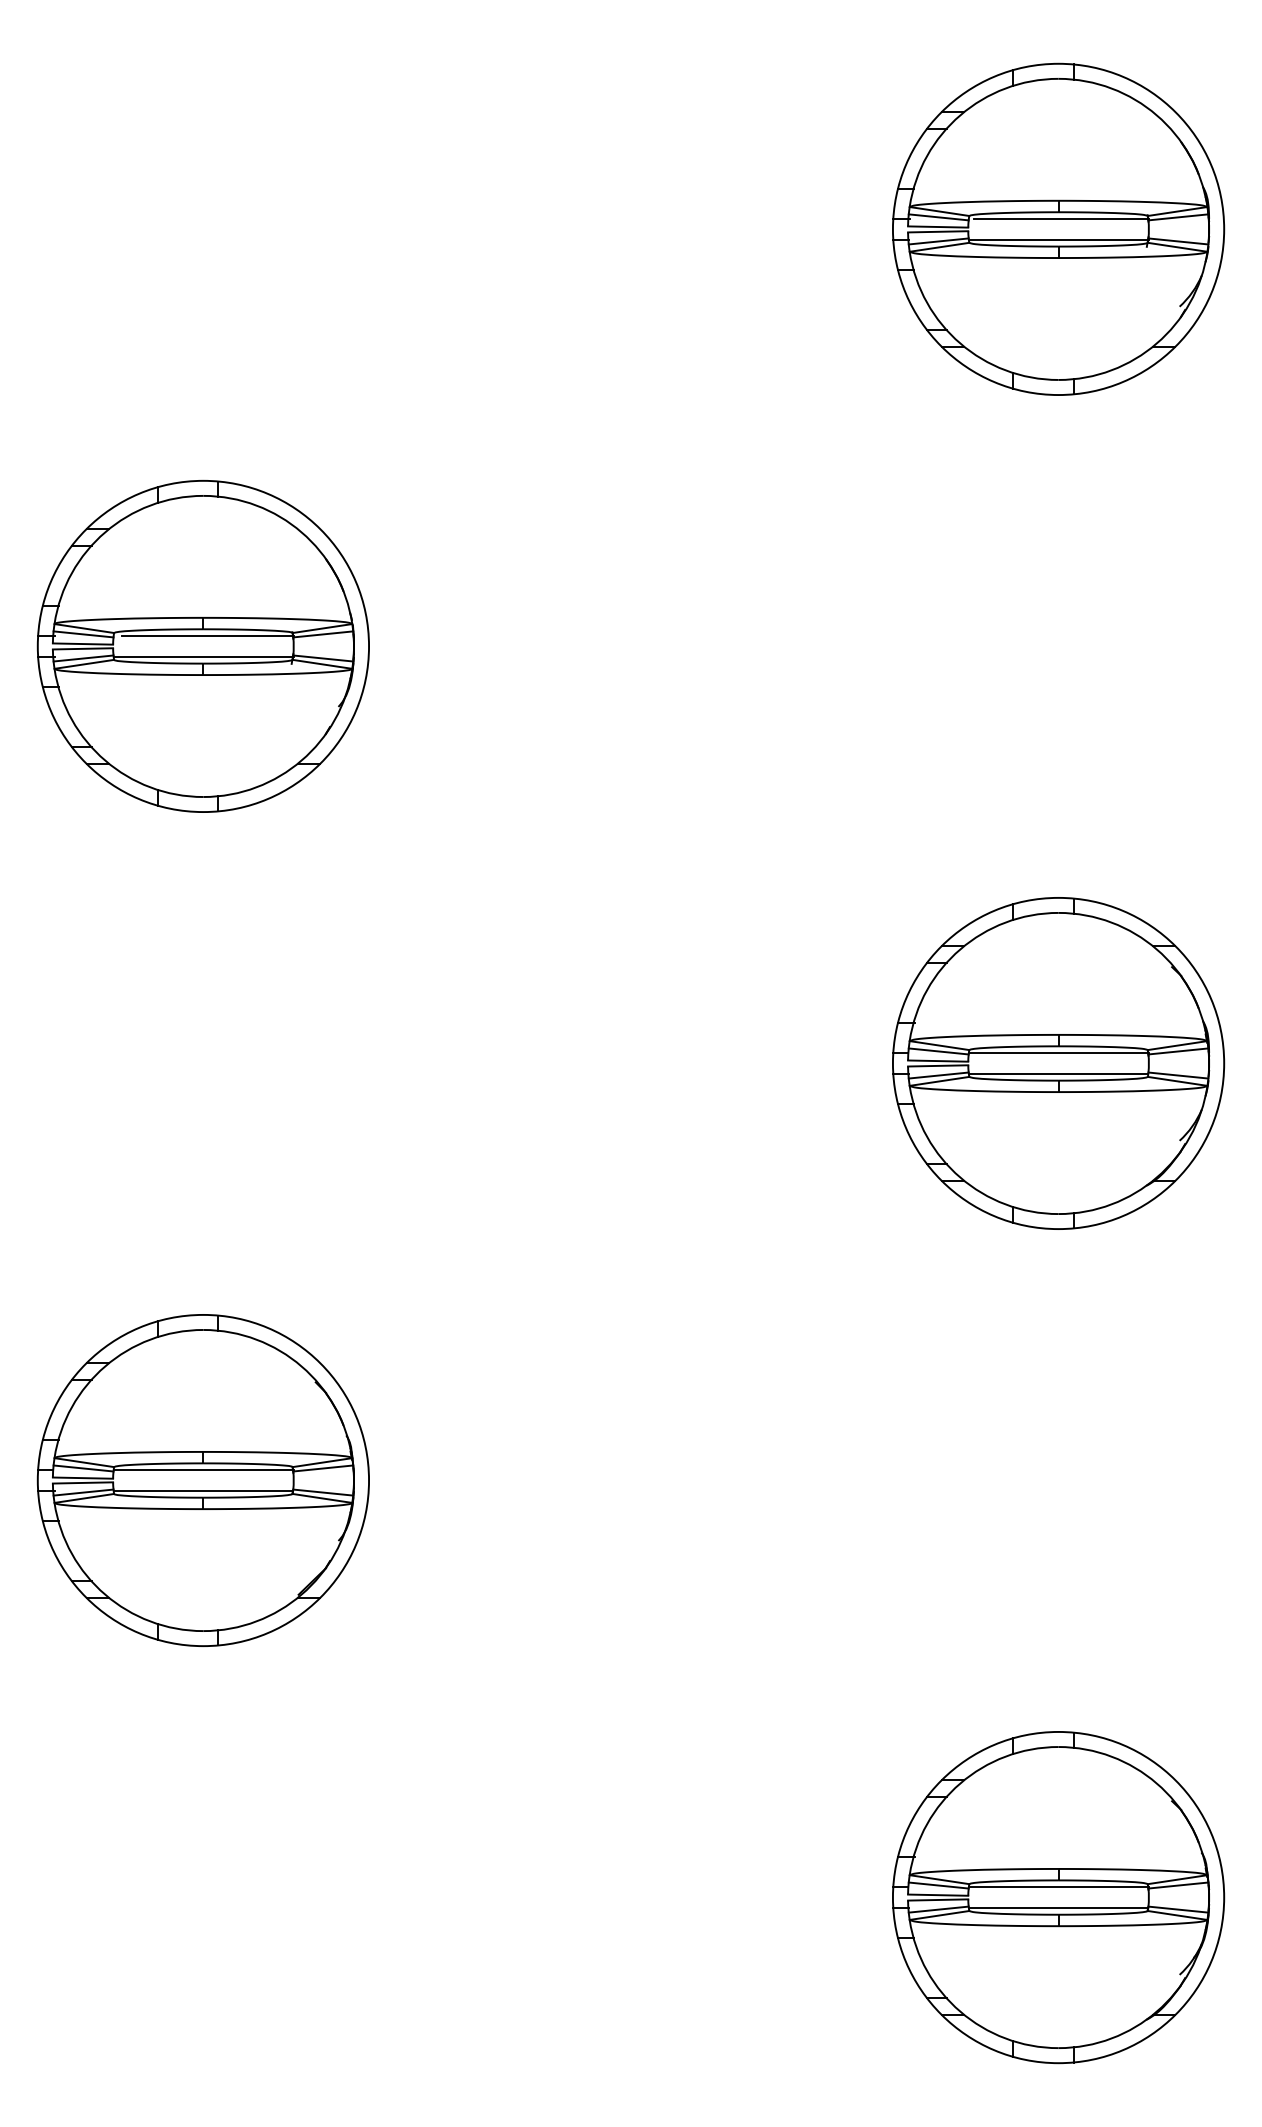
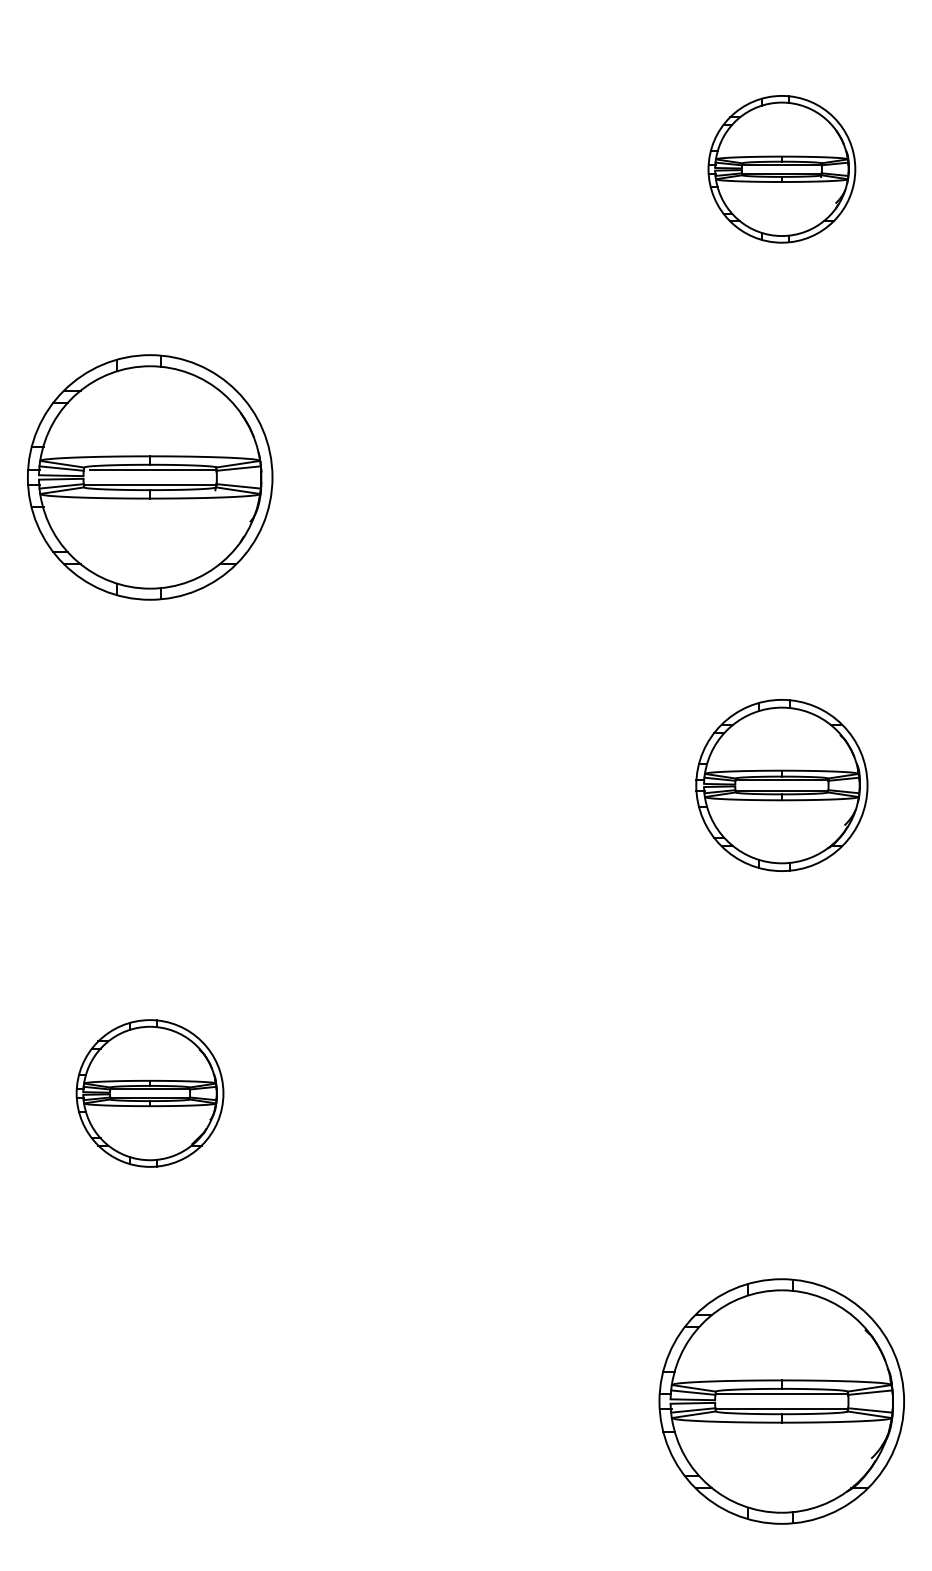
part: (1058, 228) -> (781, 168), size x0.6
part: (1058, 1063) -> (781, 785), size x0.7
part: (202, 1480) -> (149, 1093), size x0.6

